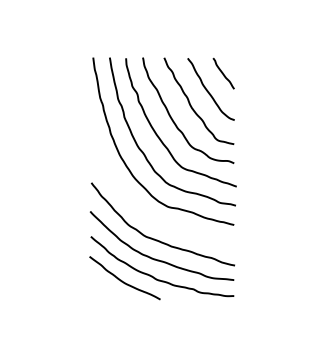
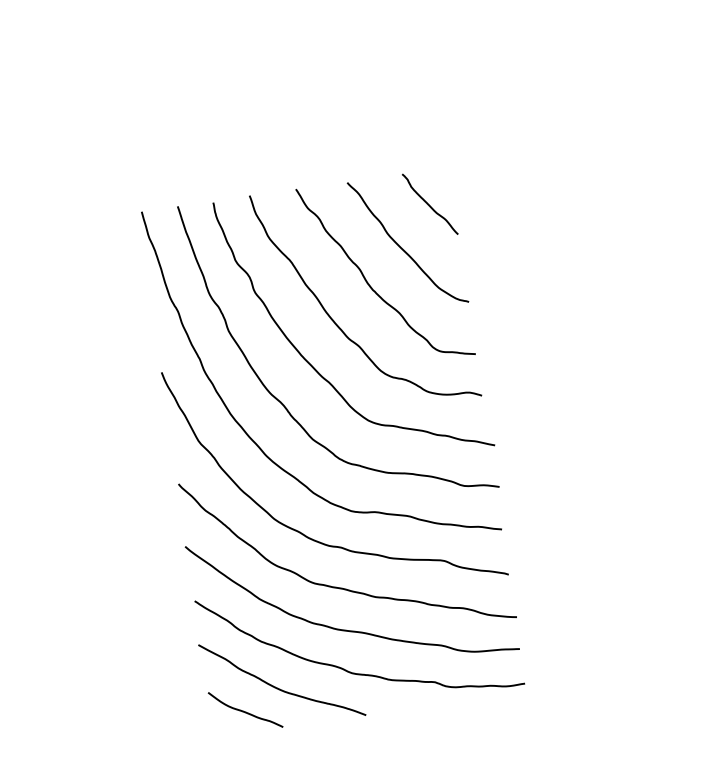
curve: (144, 212) -> (303, 531), added
curve: (105, 288) -> (243, 708), added

